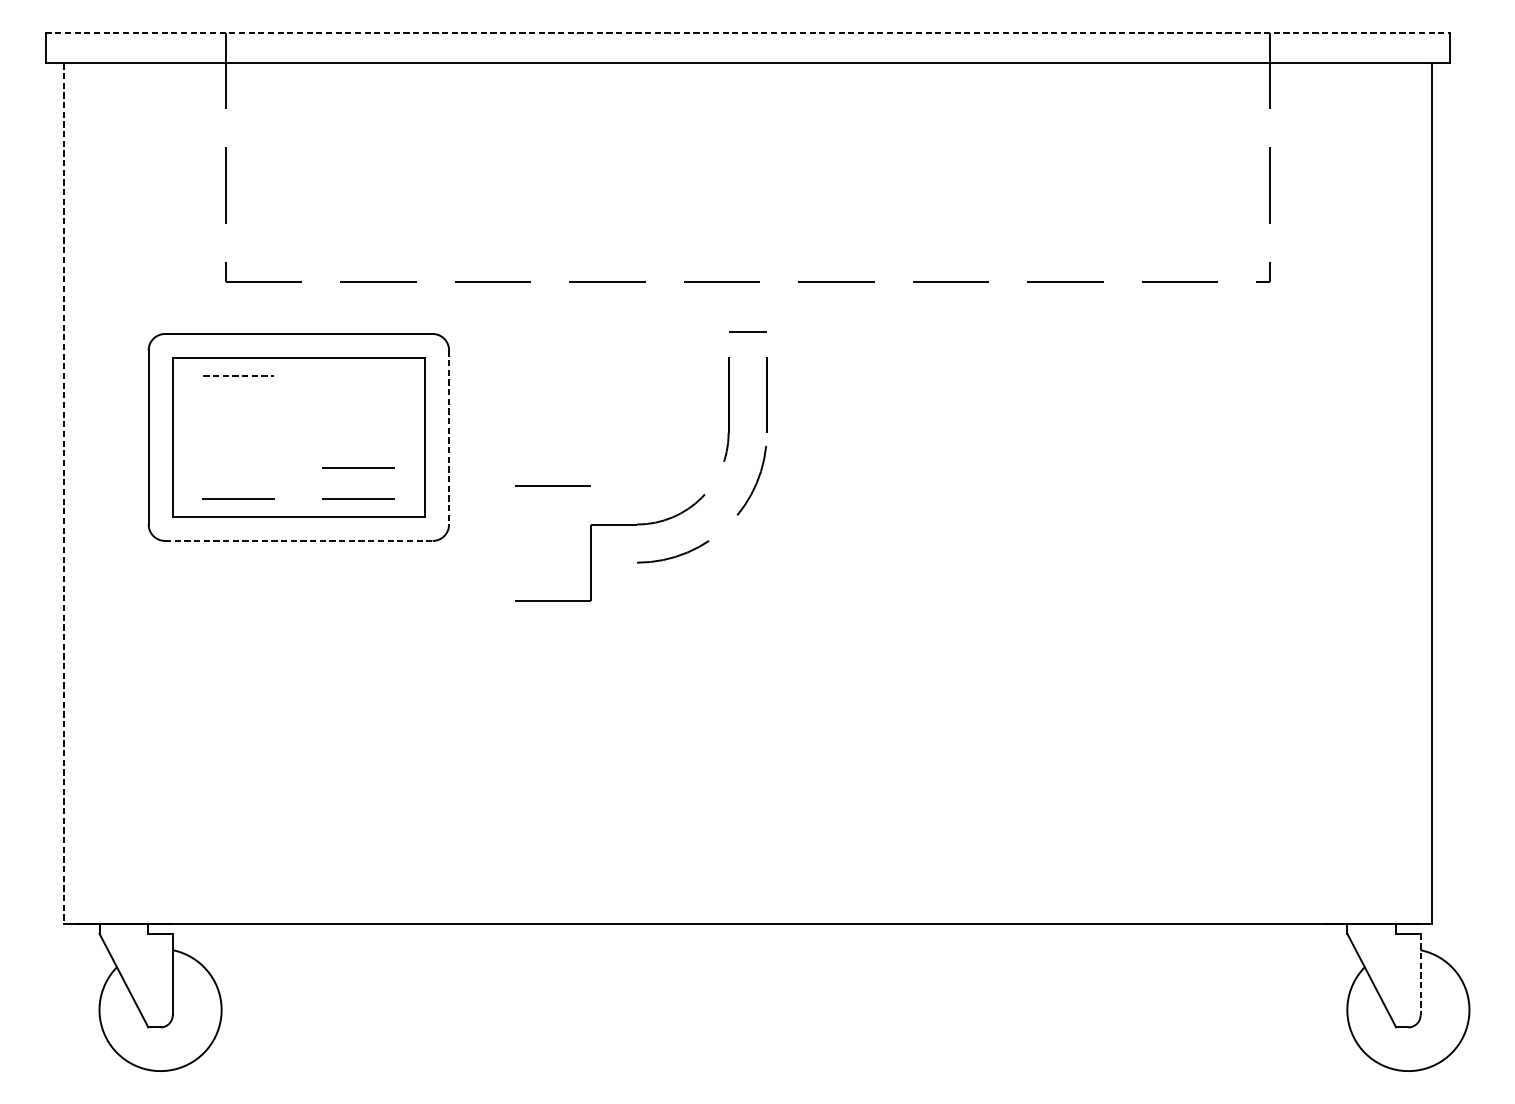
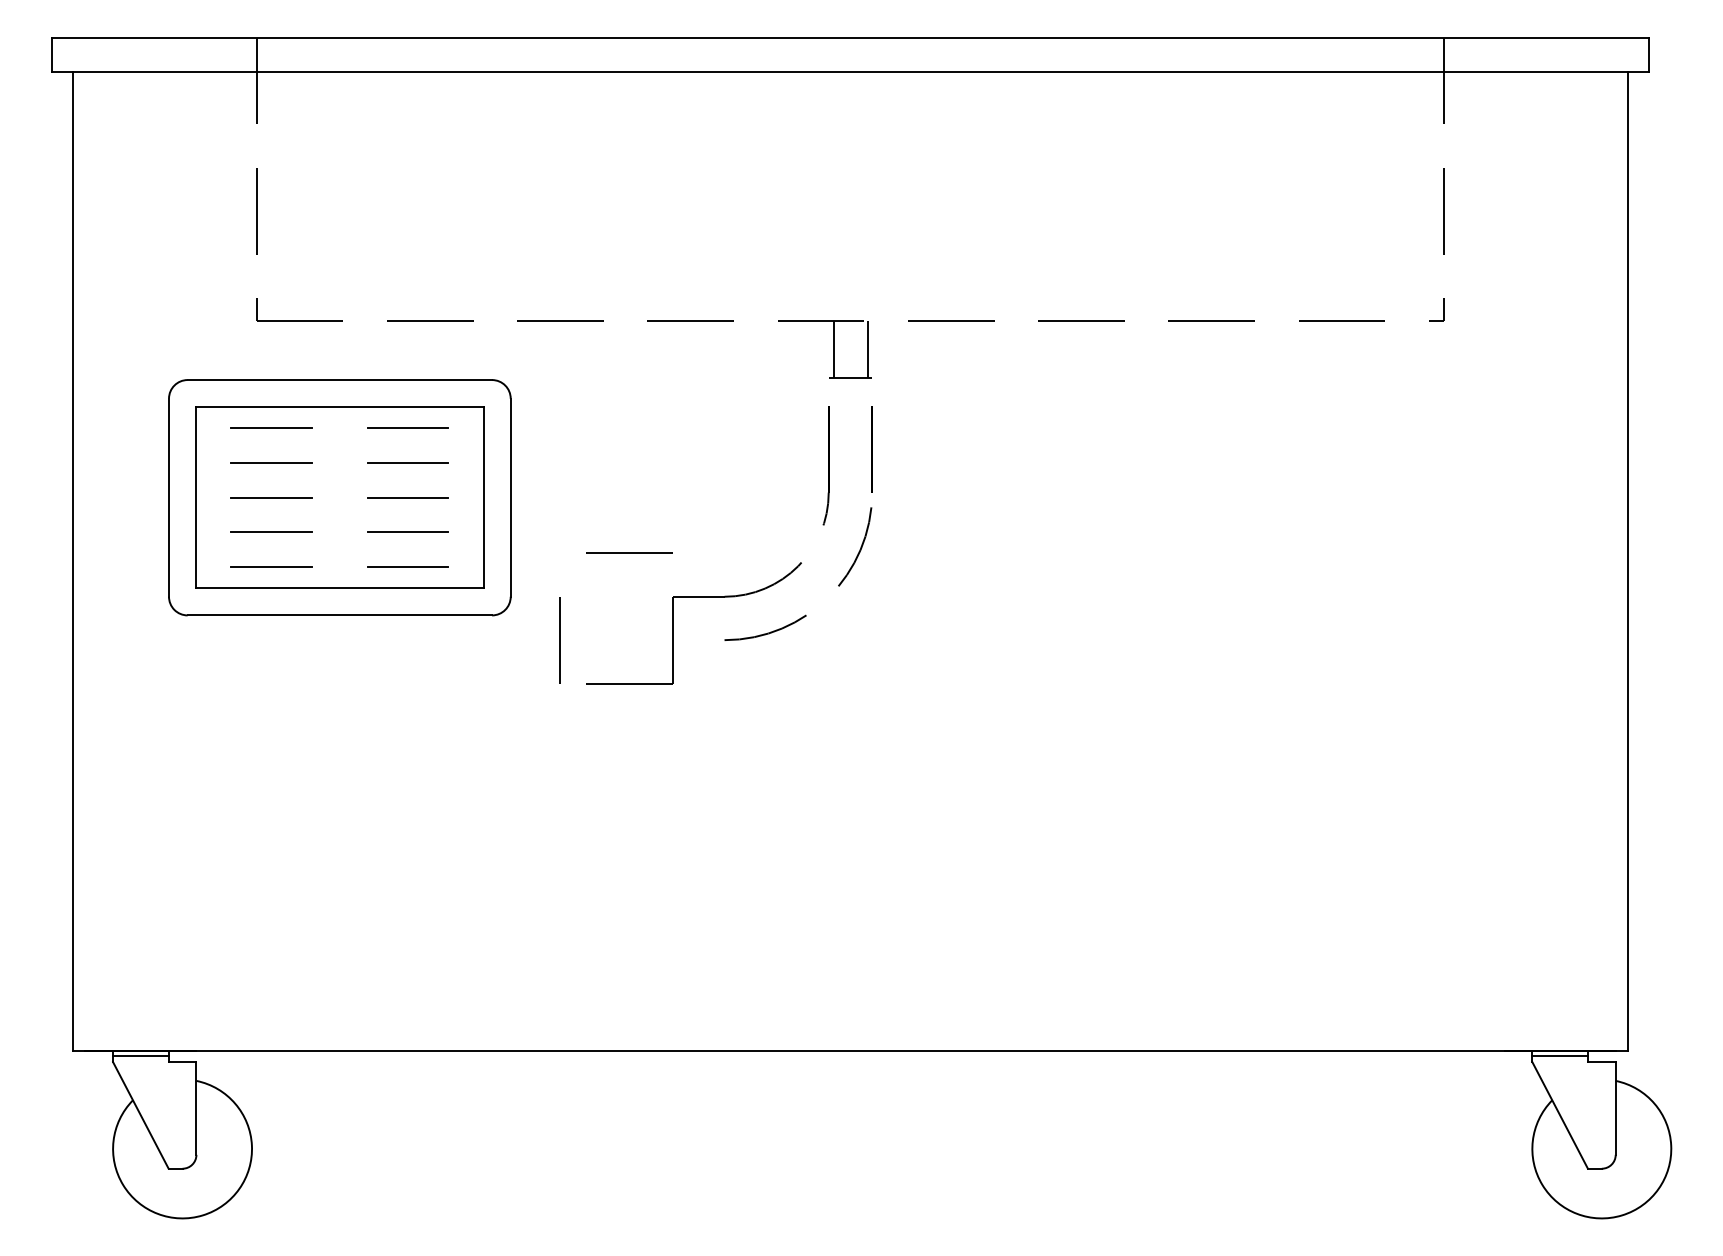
line: (747, 32) -> (850, 37), dashed -> solid
line: (732, 307) -> (833, 349), added
line: (763, 307) -> (868, 349), added
line: (239, 376) -> (272, 428), dashed -> solid
line: (358, 376) -> (407, 428), added
line: (358, 406) -> (407, 462), added
line: (238, 407) -> (271, 463), added
line: (238, 437) -> (271, 497), added
line: (358, 437) -> (407, 497), added
line: (448, 438) -> (510, 498), dashed -> solid
line: (238, 468) -> (271, 532), added
line: (63, 493) -> (72, 561), dashed -> solid
line: (299, 541) -> (340, 615), dashed -> solid
line: (491, 562) -> (559, 640), added
line: (123, 927) -> (140, 1055), added
line: (1371, 927) -> (1559, 1055), added
line: (1420, 974) -> (1615, 1108), dashed -> solid

